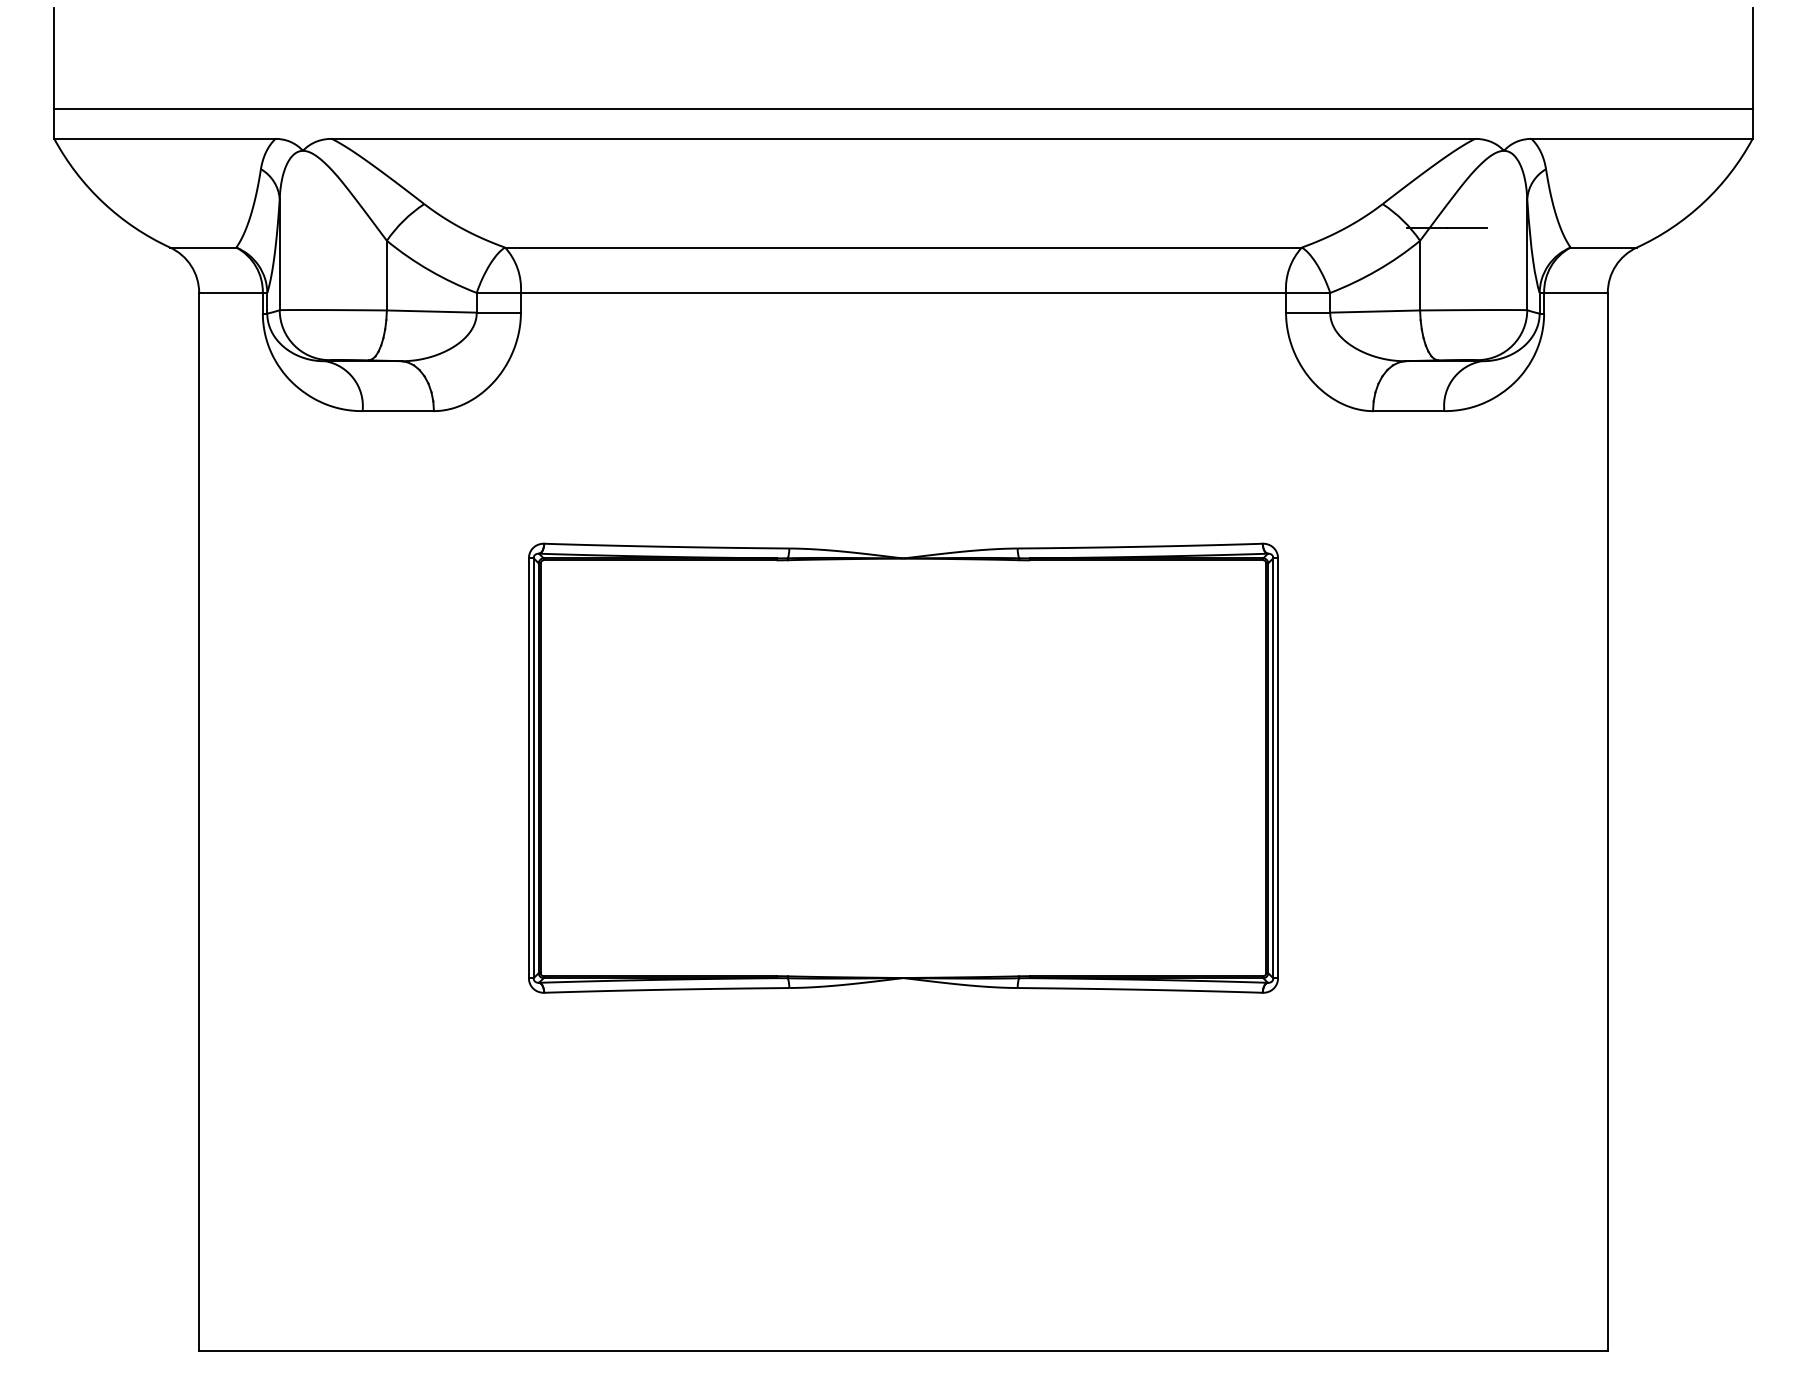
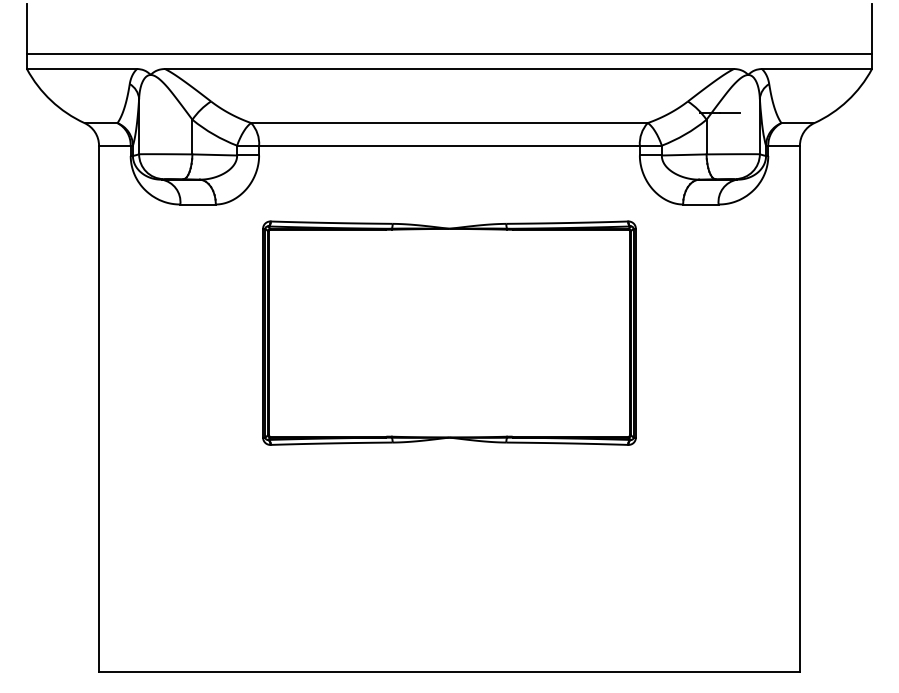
part: (903, 766) -> (449, 332), moved

